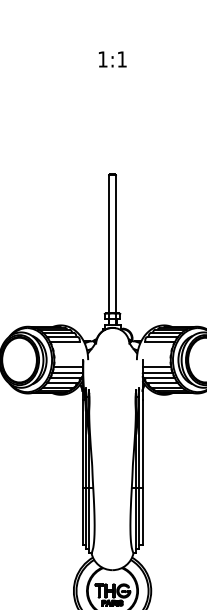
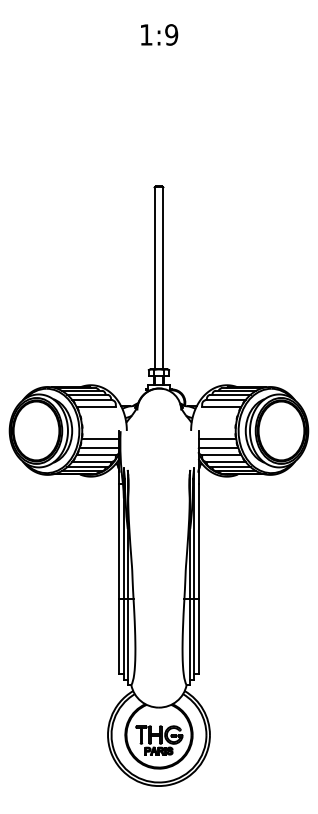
text: (122, 59) -> (171, 34), 1:1 -> 1:9

